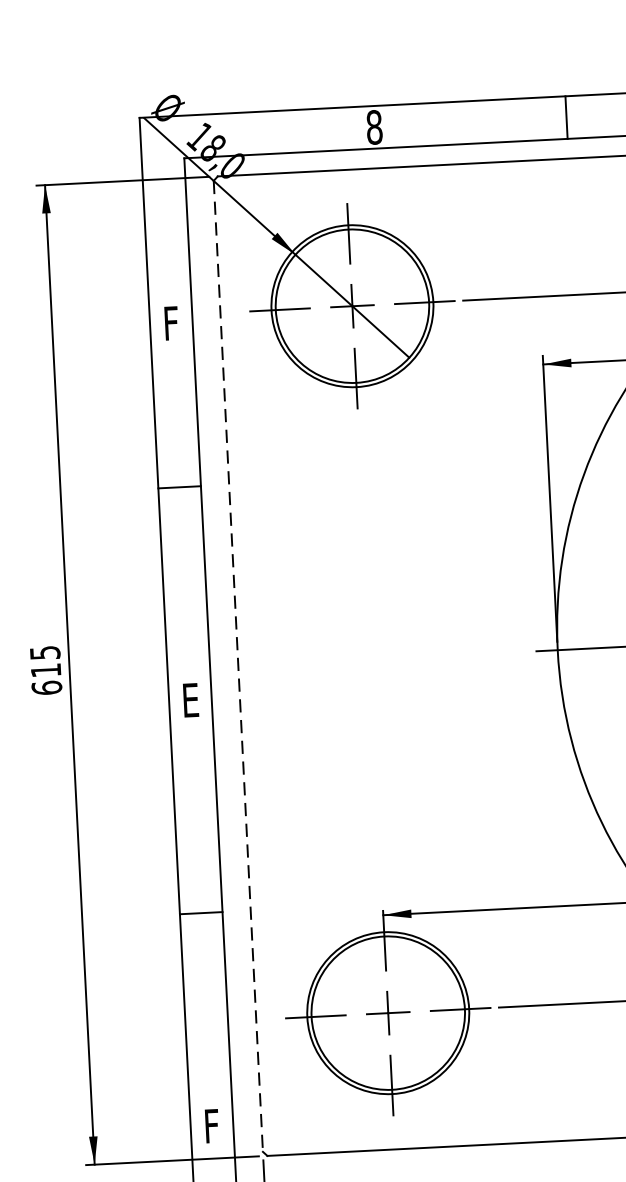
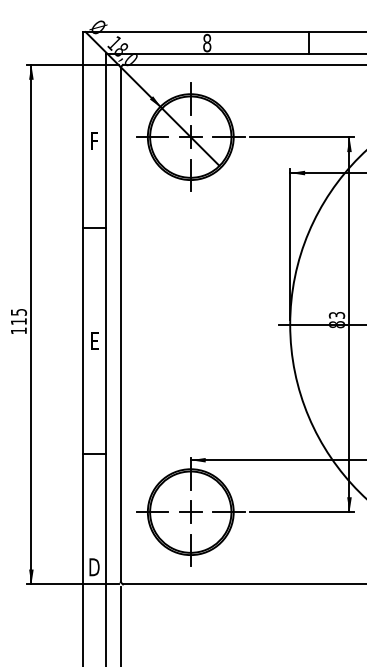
line: (237, 666) -> (120, 324), dashed -> solid
text: (46, 687) -> (18, 330), 615 -> 115
text: (212, 1126) -> (94, 567), F -> D

